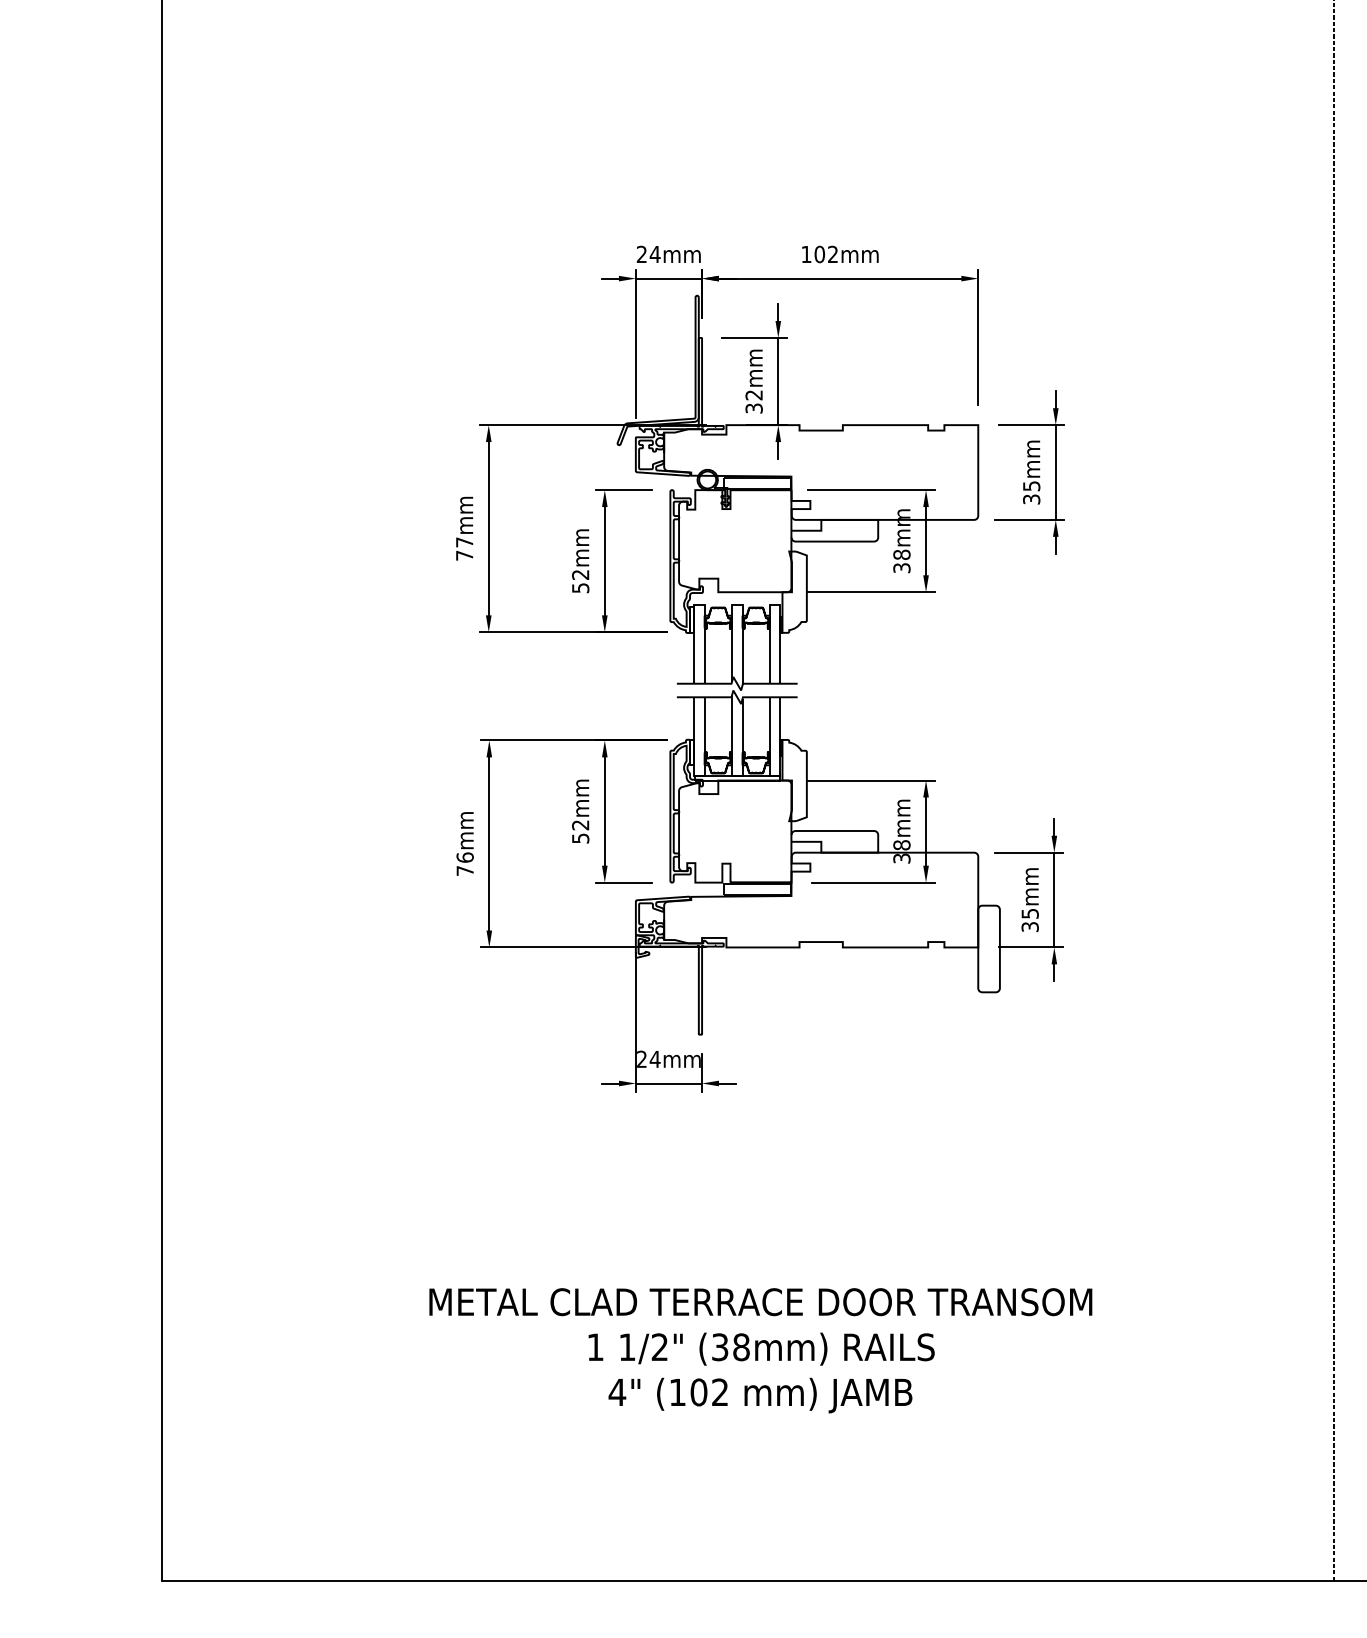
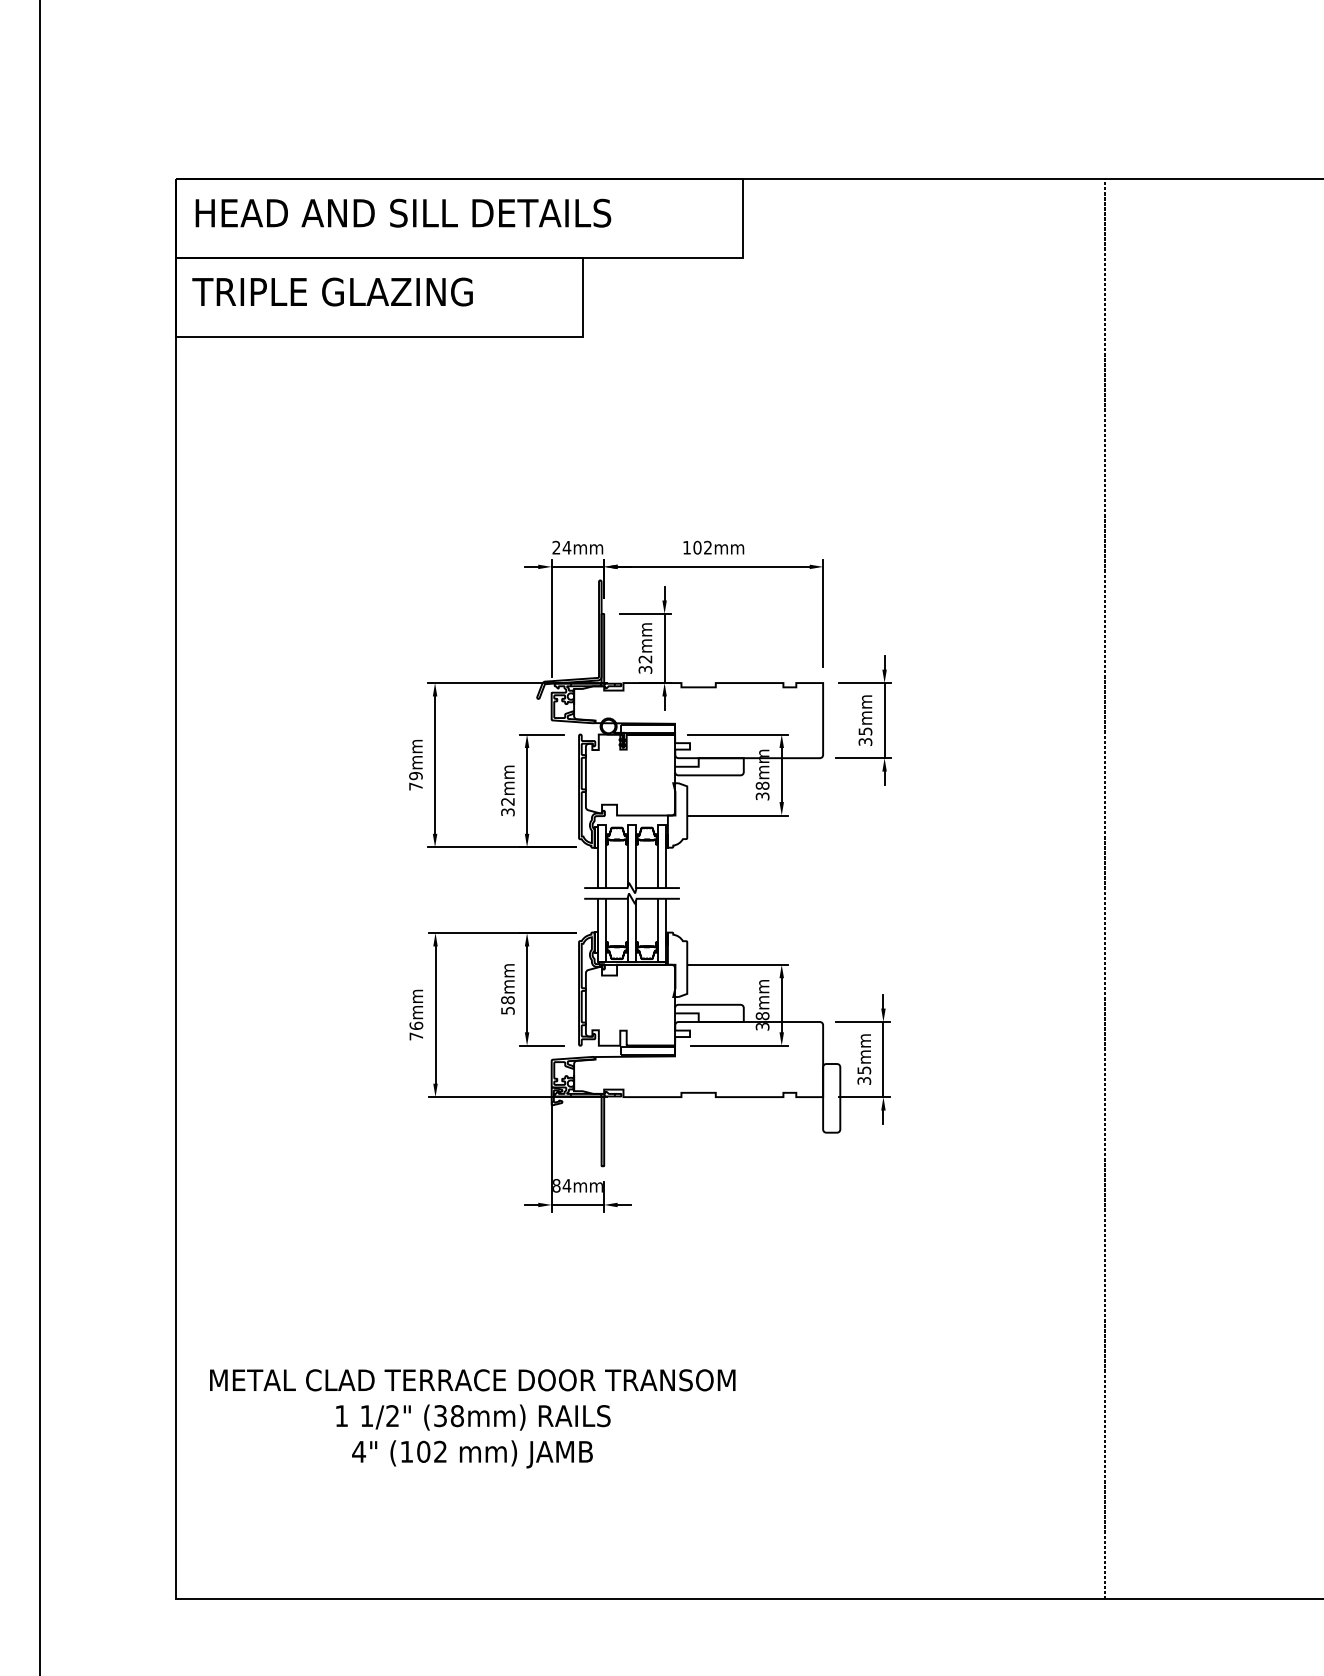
text: (464, 543) -> (415, 776), 77mm -> 79mm
text: (580, 587) -> (507, 811), 52mm -> 32mm
text: (580, 825) -> (507, 1000), 52mm -> 58mm
text: (641, 1058) -> (556, 1185), 24mm -> 84mm
text: (760, 1350) -> (472, 1418), moved

